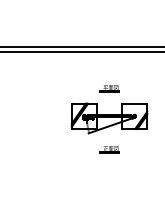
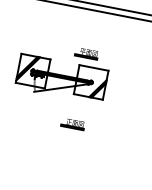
part: (109, 118) -> (61, 79), moved

